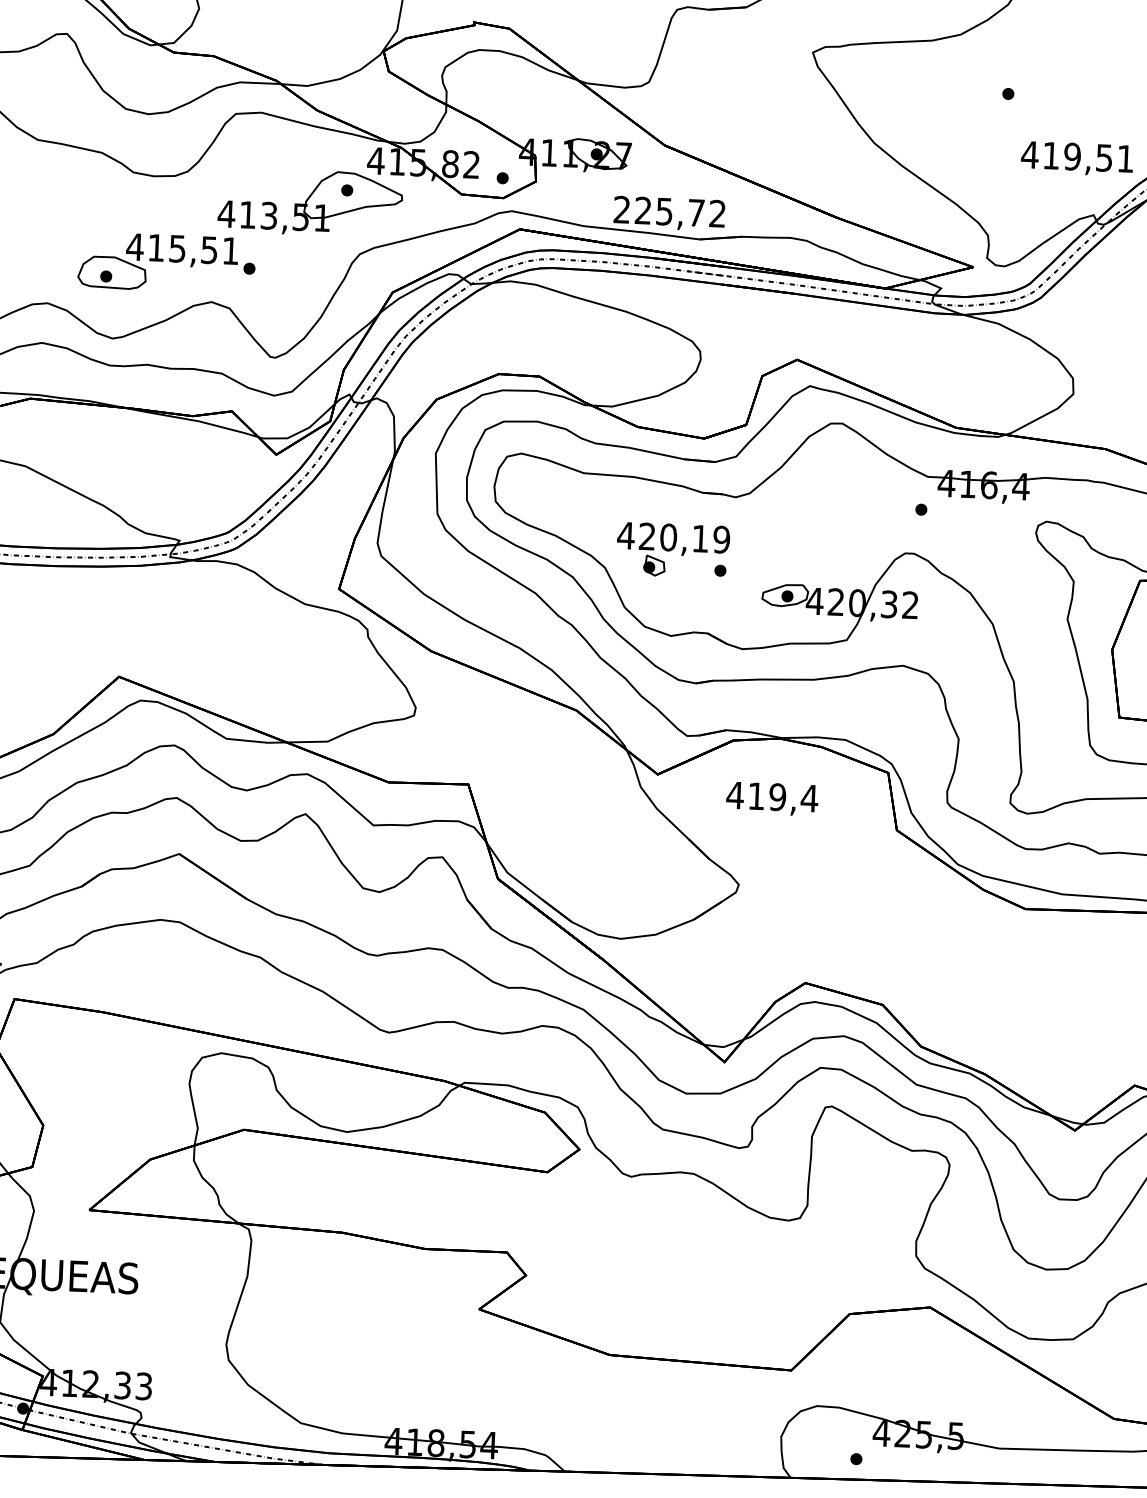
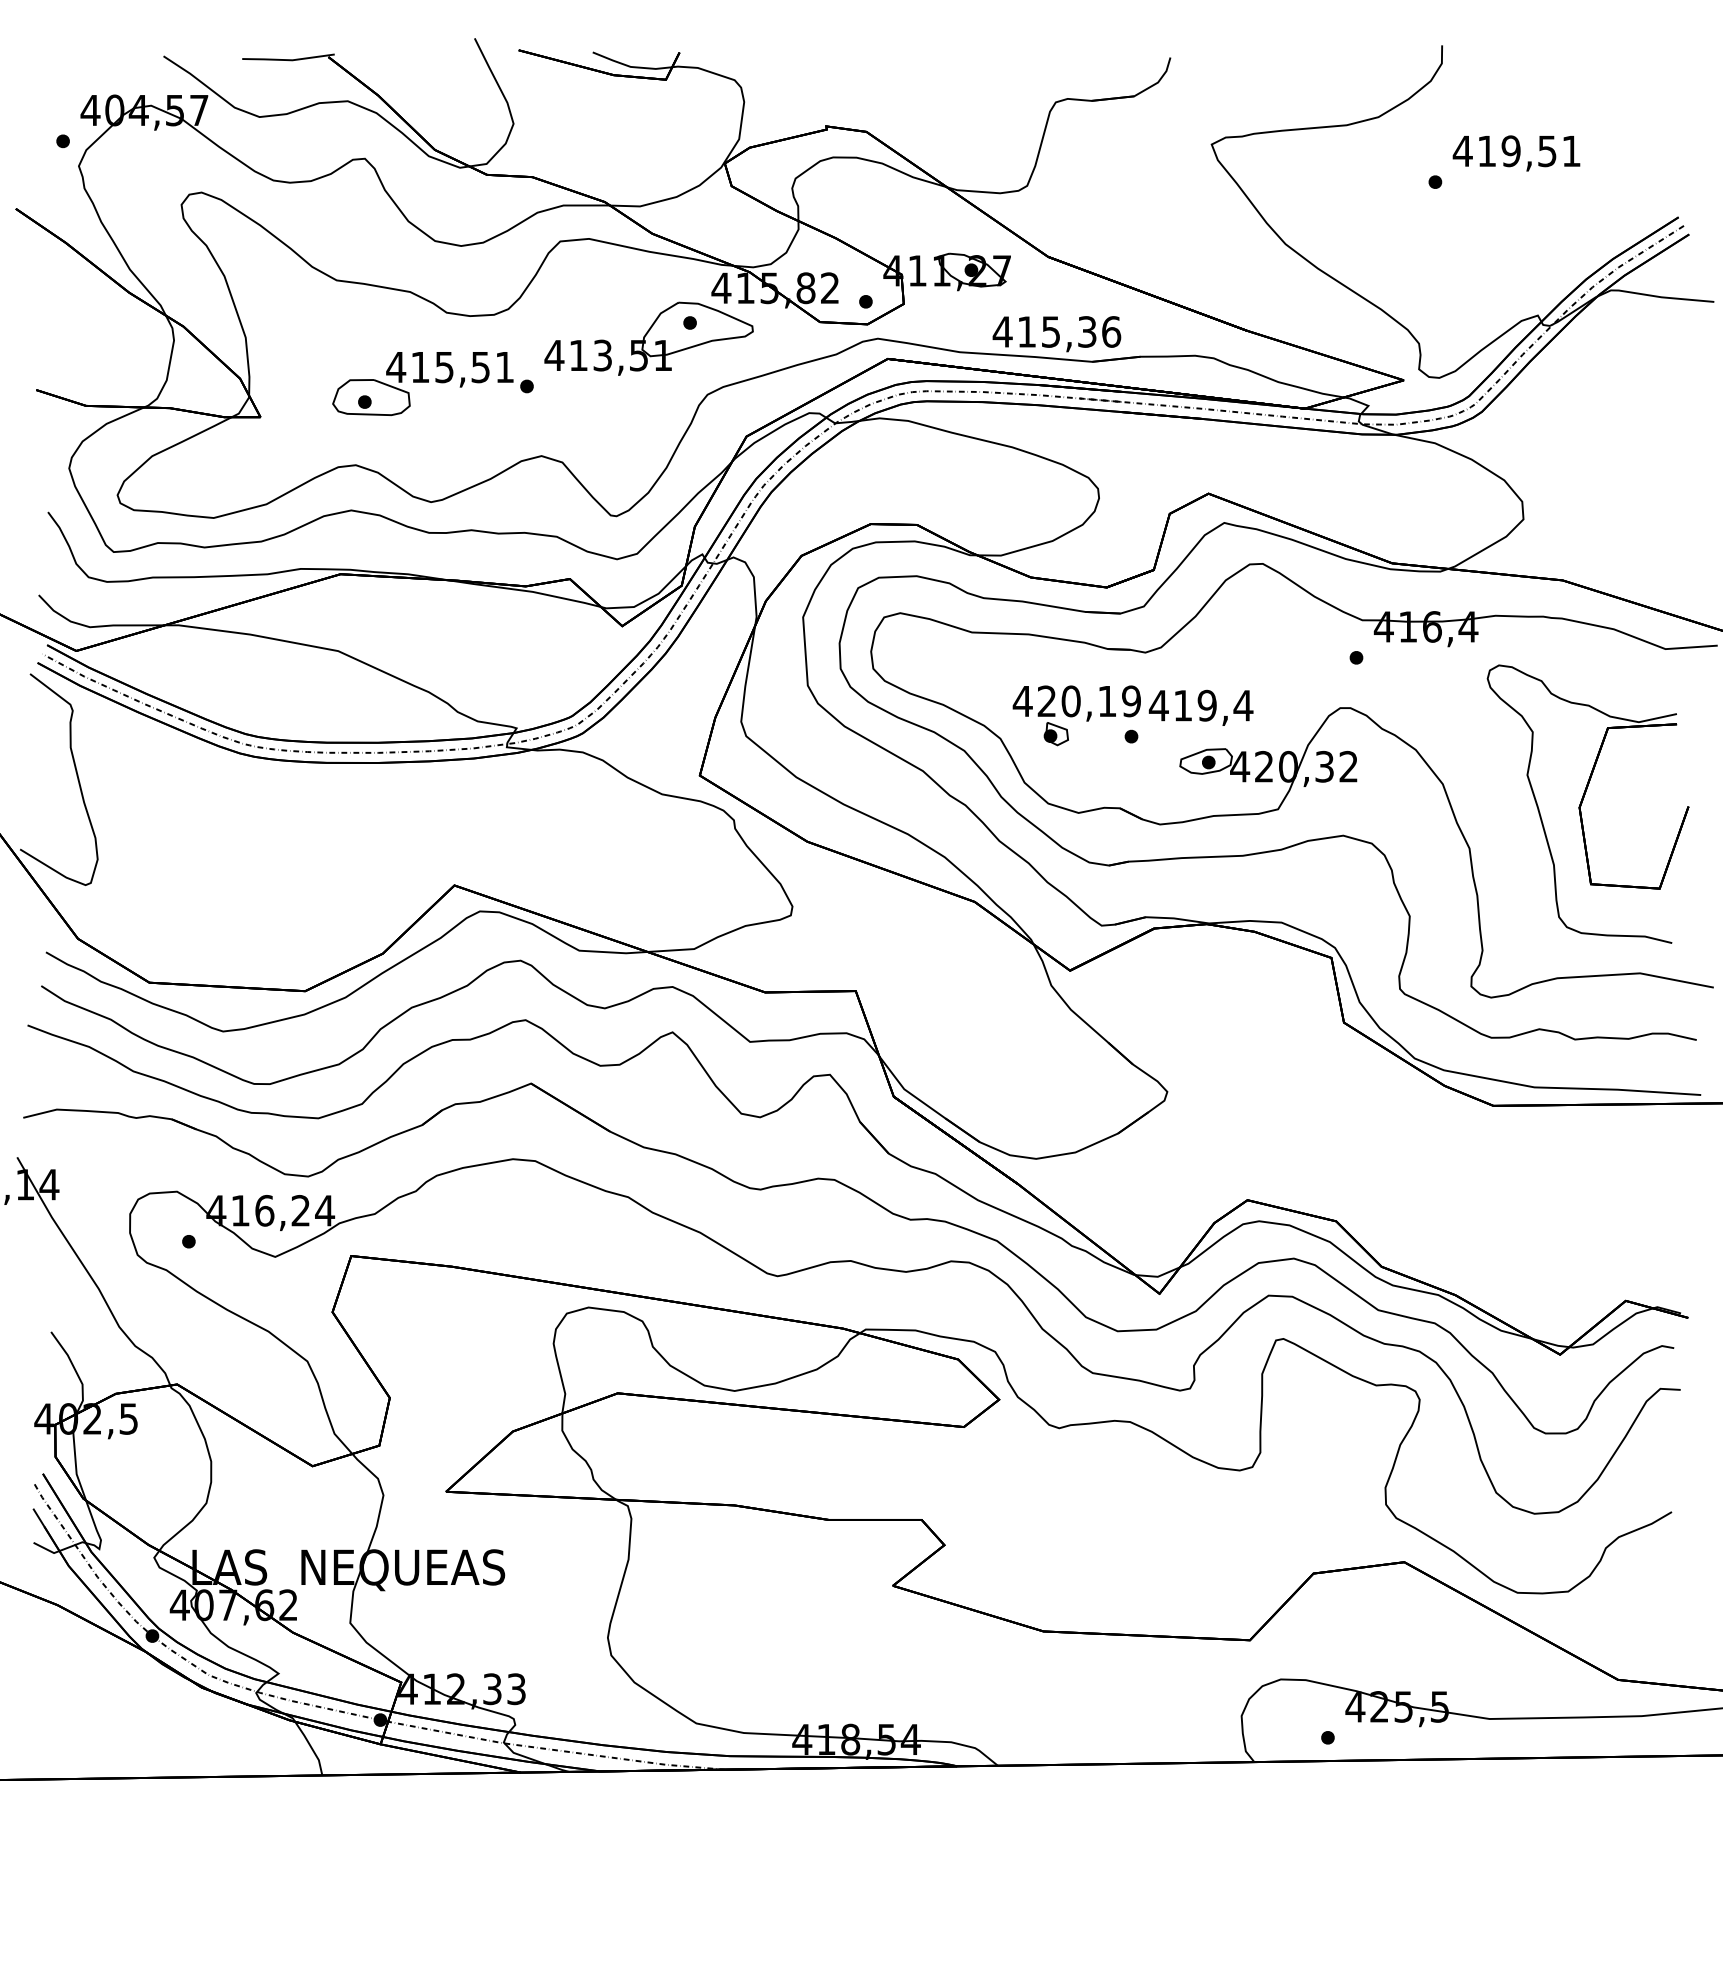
text: (1077, 158) -> (1516, 153), moved
text: (669, 211) -> (1056, 331), 225,72 -> 415,36
part: (166, 262) -> (432, 383), moved
text: (771, 798) -> (1200, 707), moved

